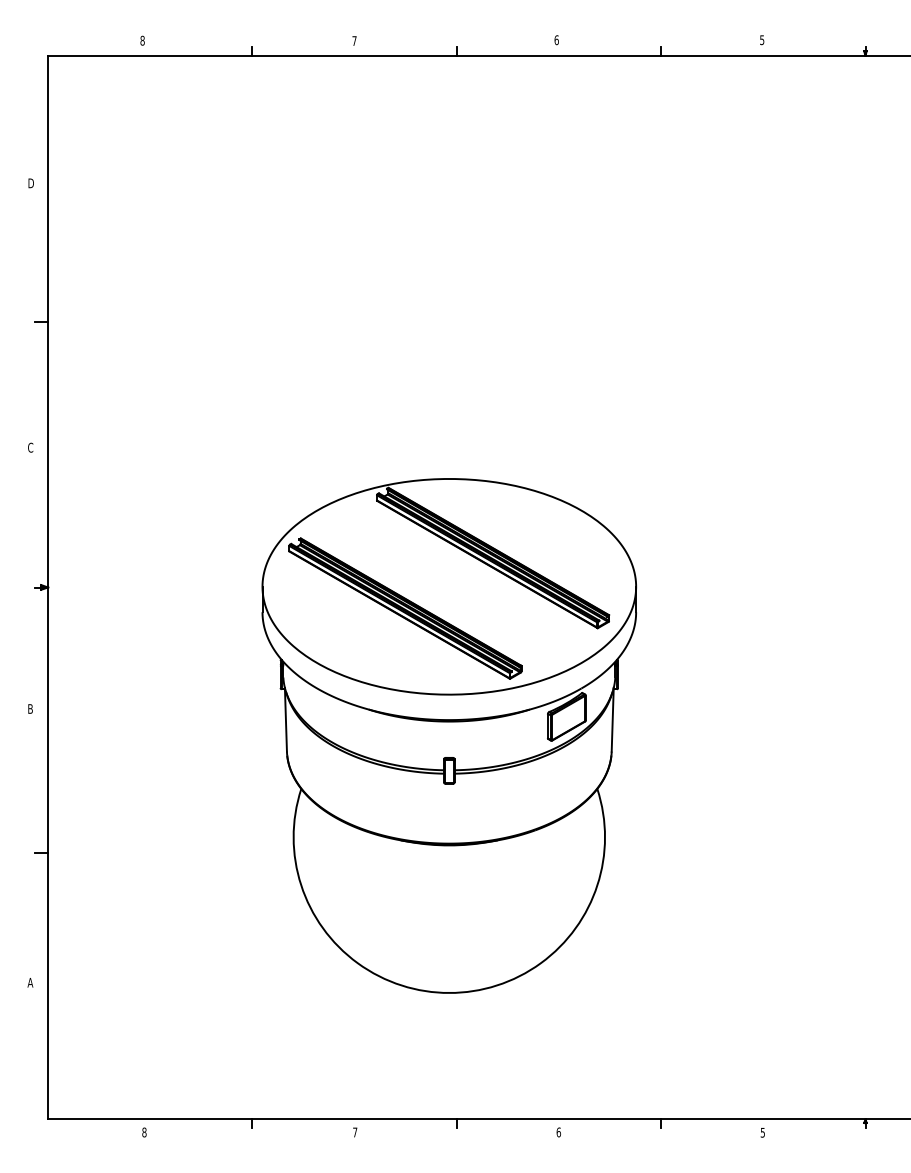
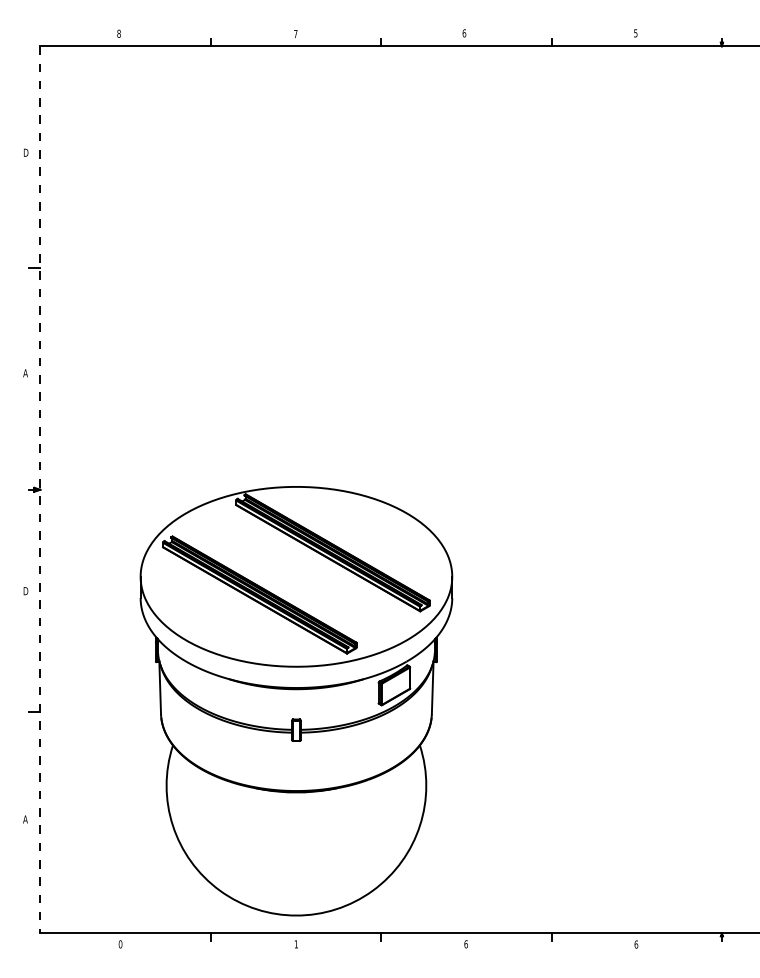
text: (30, 447) -> (25, 373), C -> A
line: (48, 587) -> (40, 489), solid -> dashed
text: (31, 708) -> (26, 590), B -> D
part: (448, 735) -> (295, 700), moved
text: (144, 1132) -> (120, 944), 8 -> 0
text: (355, 1132) -> (296, 944), 7 -> 1
text: (762, 1132) -> (636, 944), 5 -> 6

